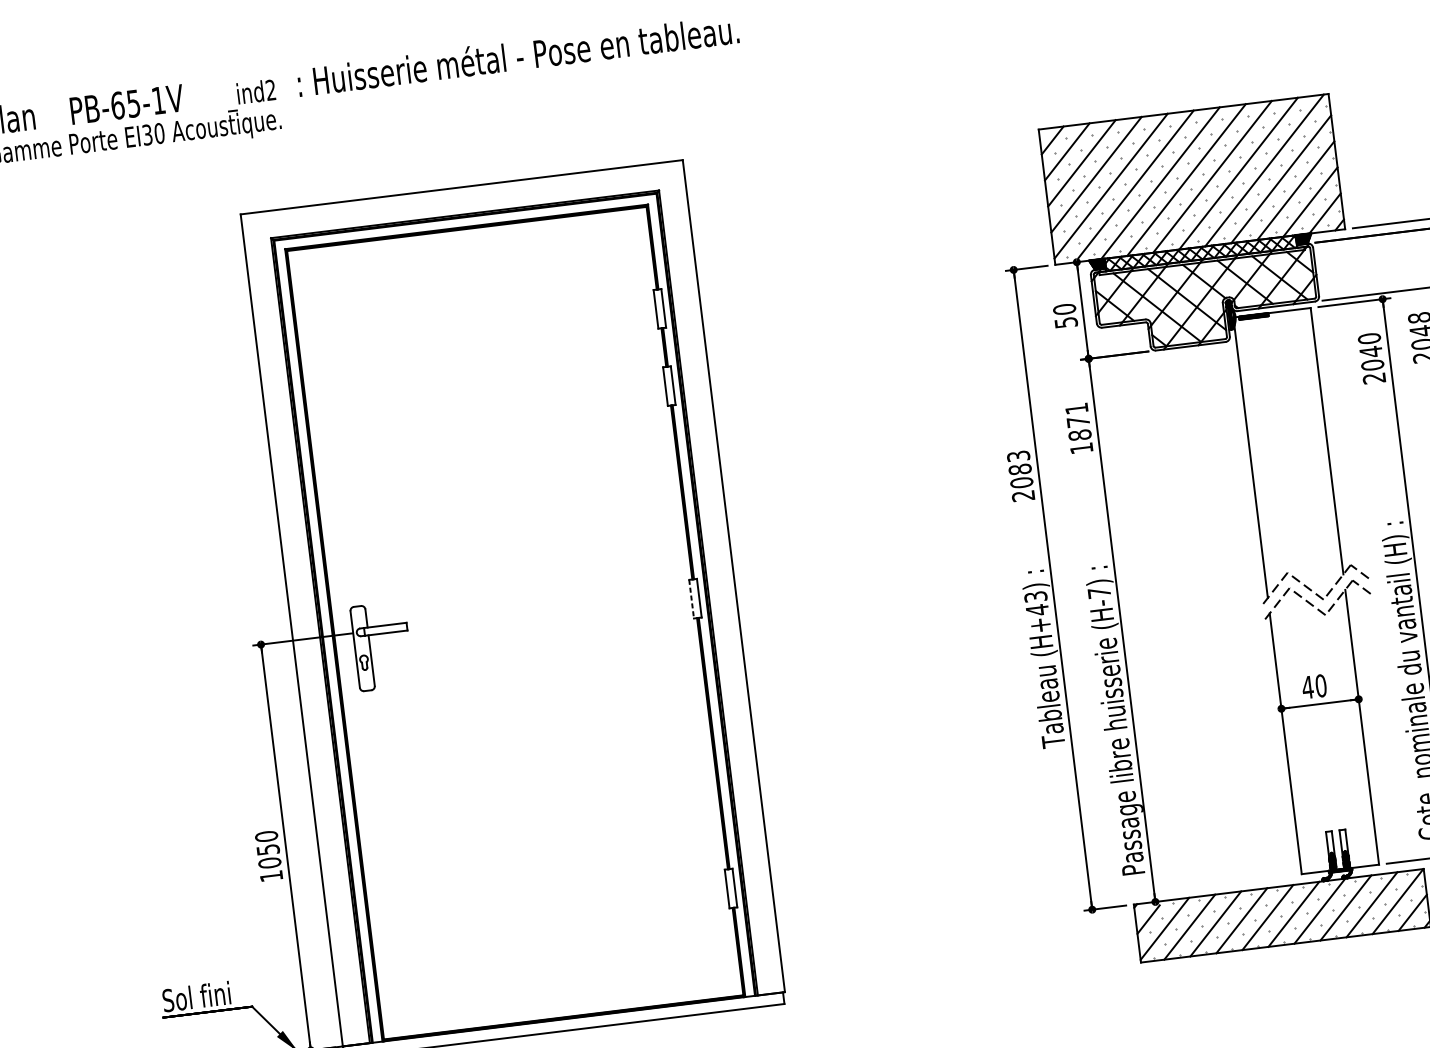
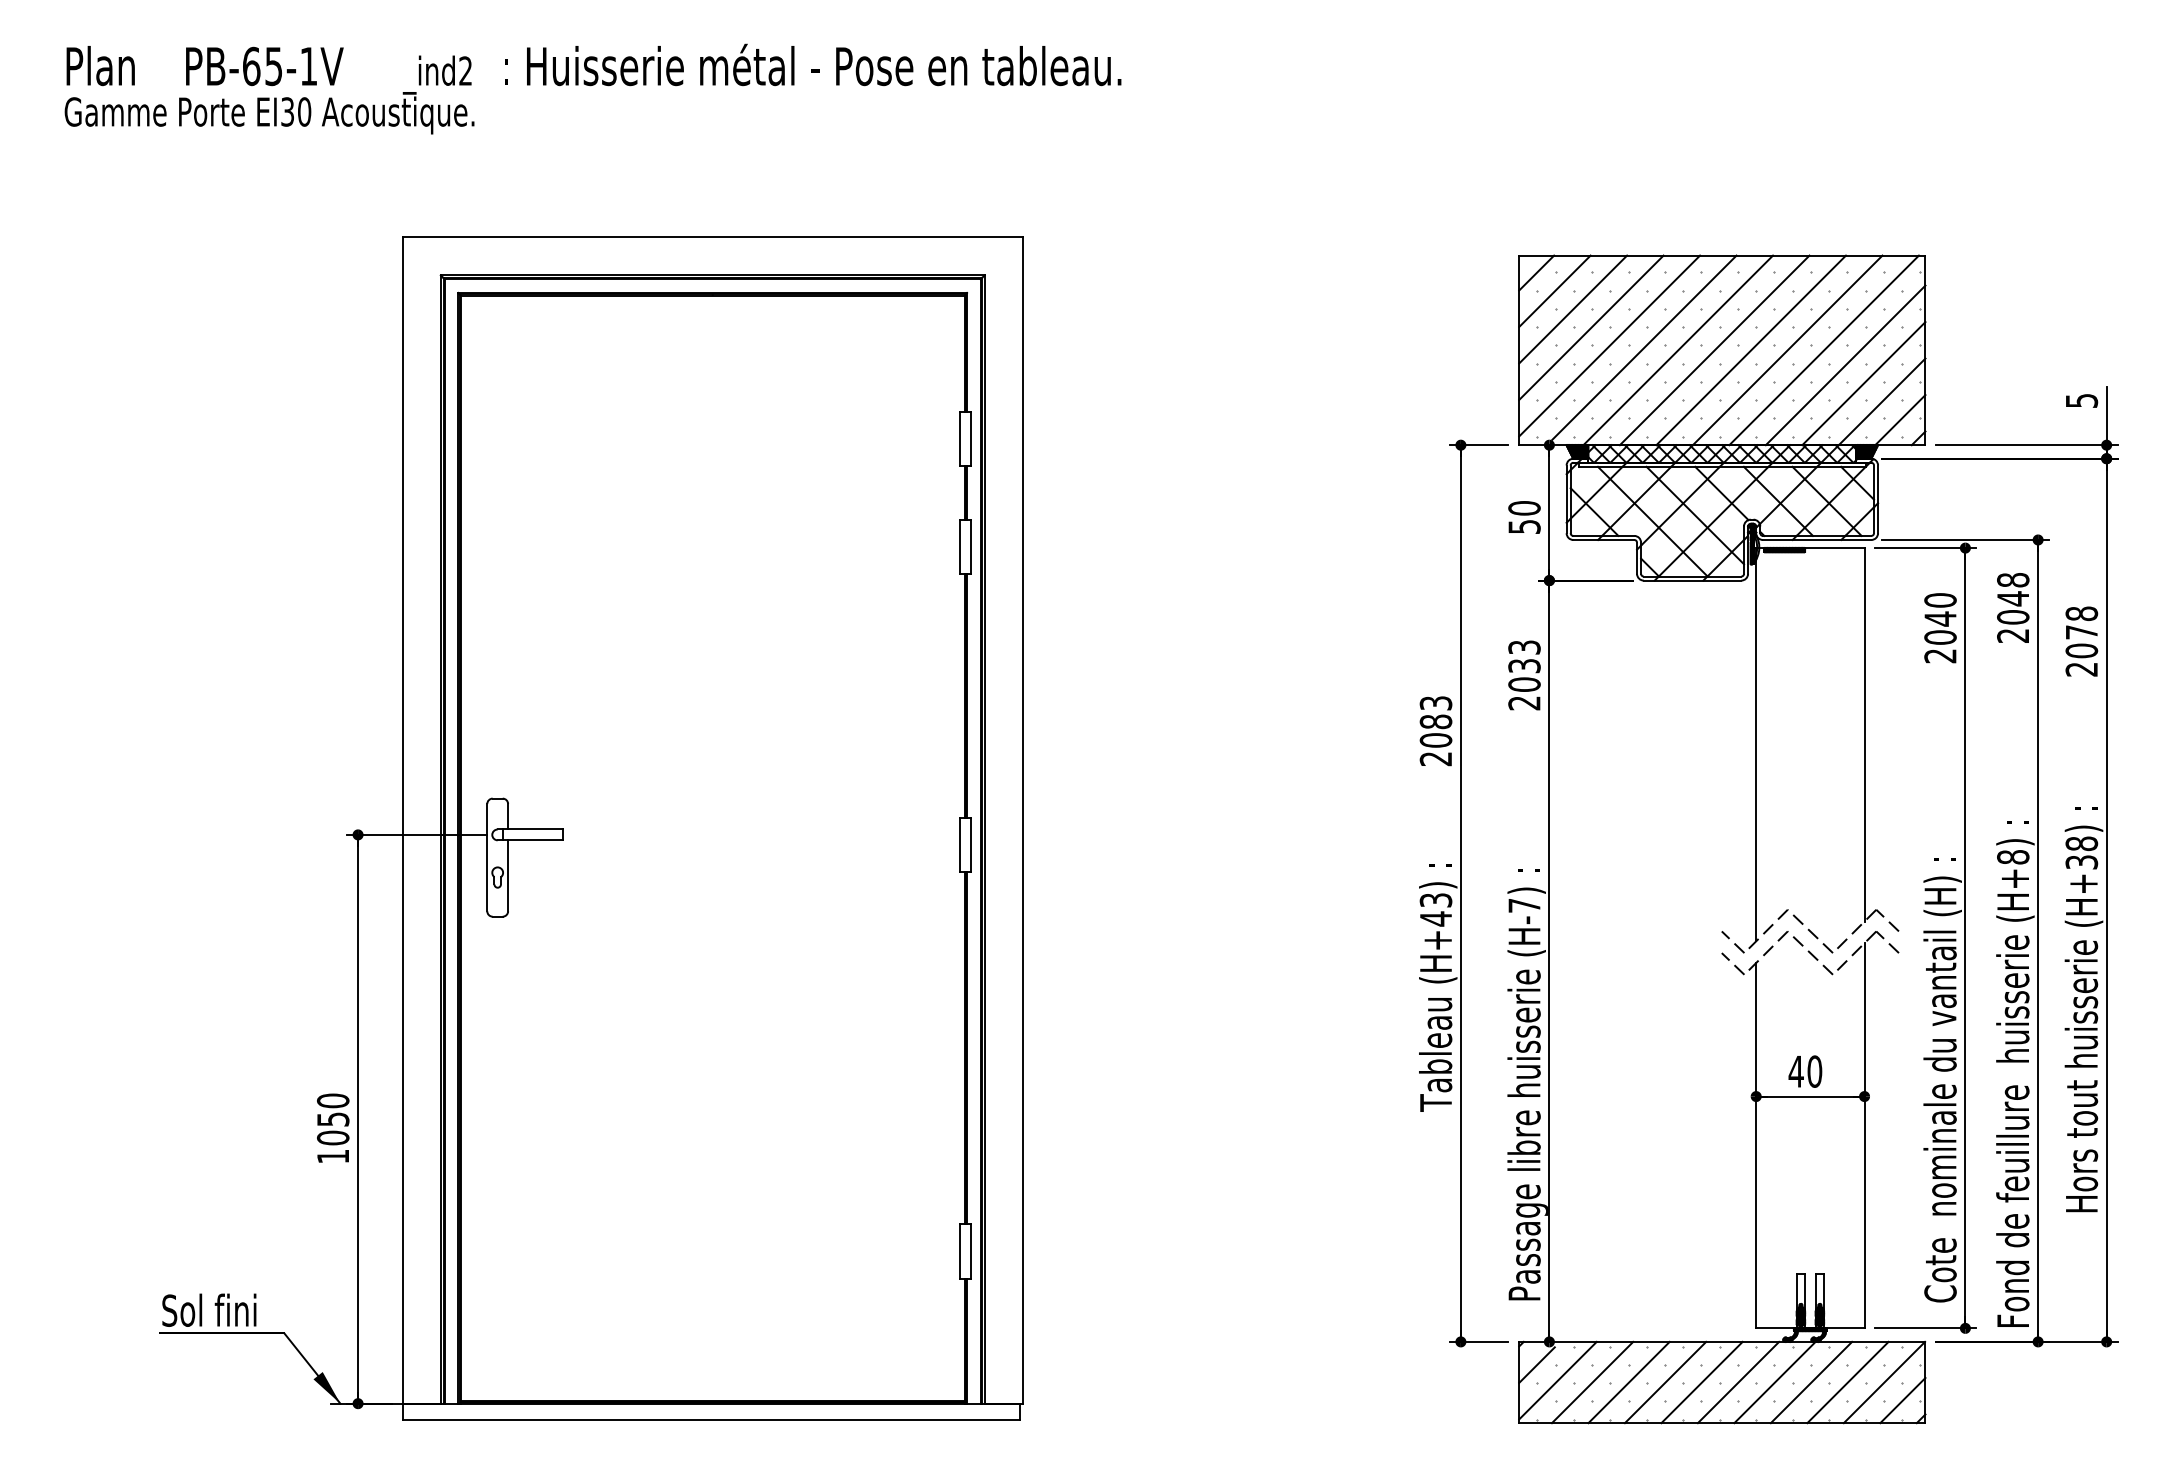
text: (1079, 428) -> (1524, 675), 1871 -> 2033
line: (691, 599) -> (960, 845), dashed -> solid
line: (1251, 600) -> (1732, 942), added
line: (1252, 615) -> (1732, 963), added

